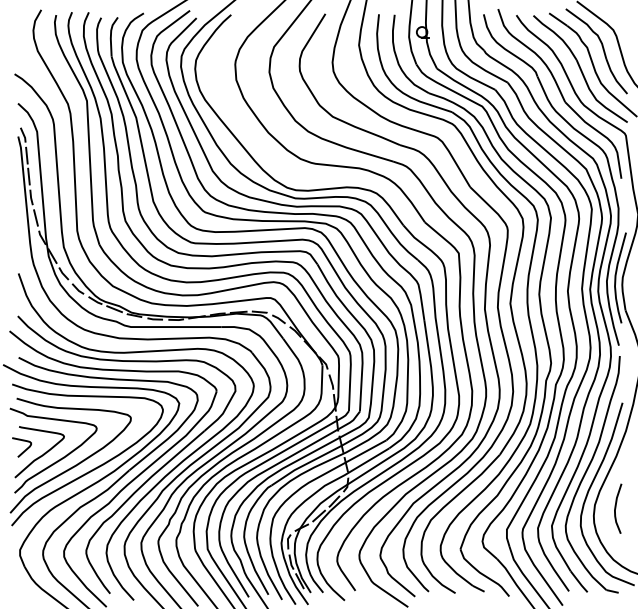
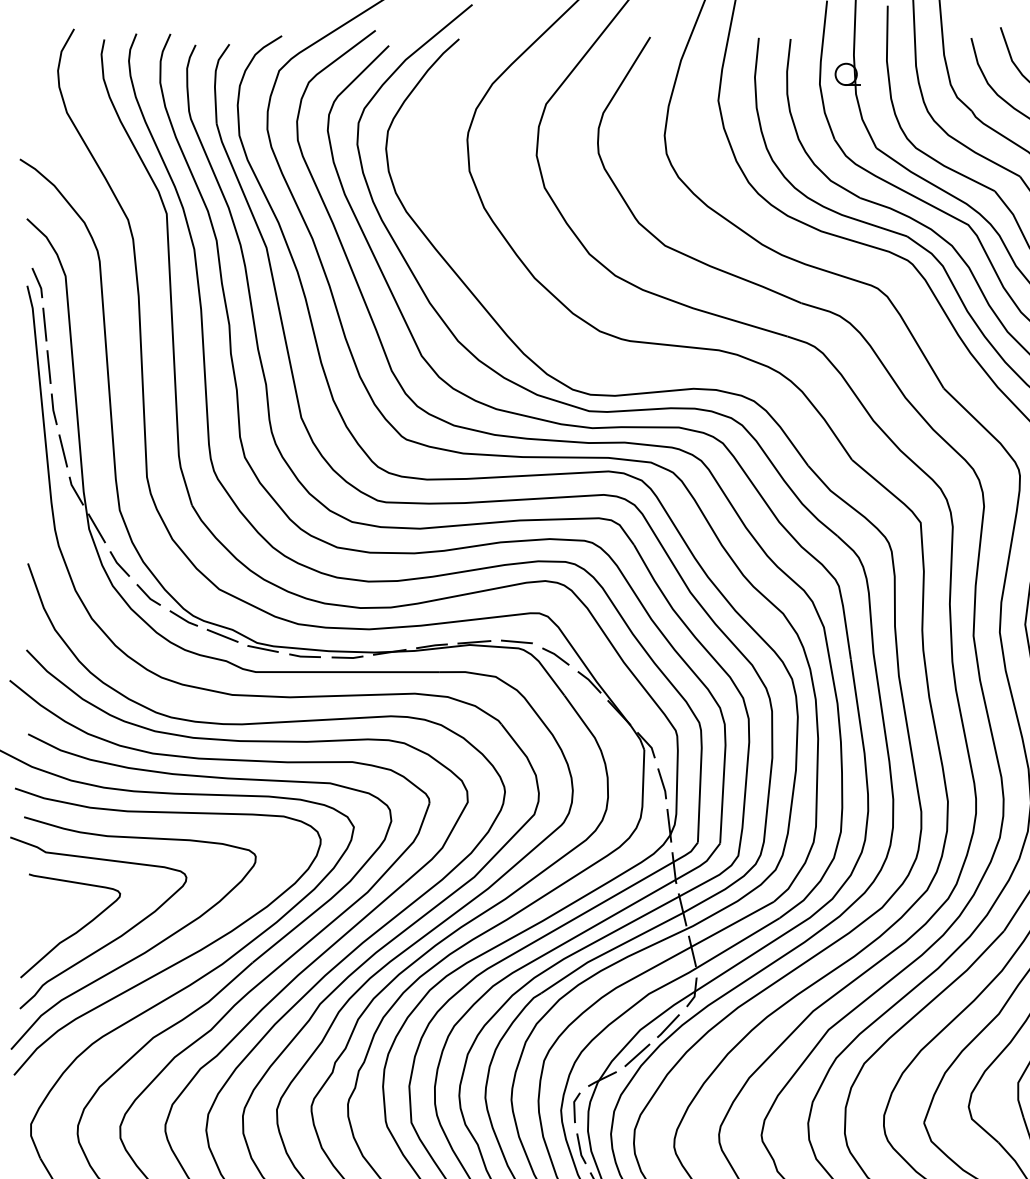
curve: (22, 451) -> (35, 924), removed

